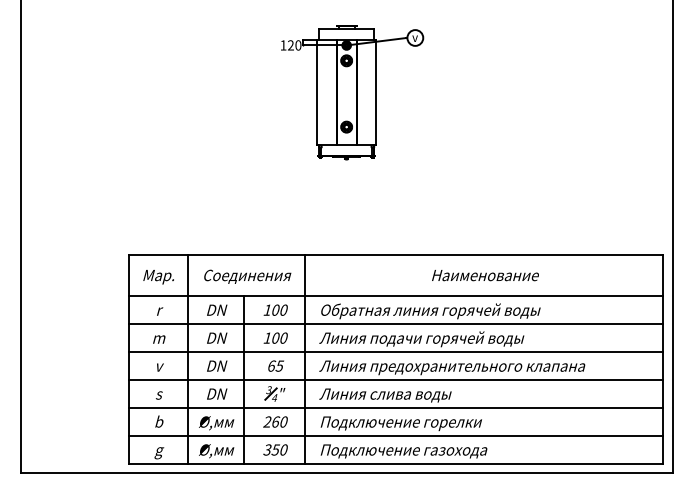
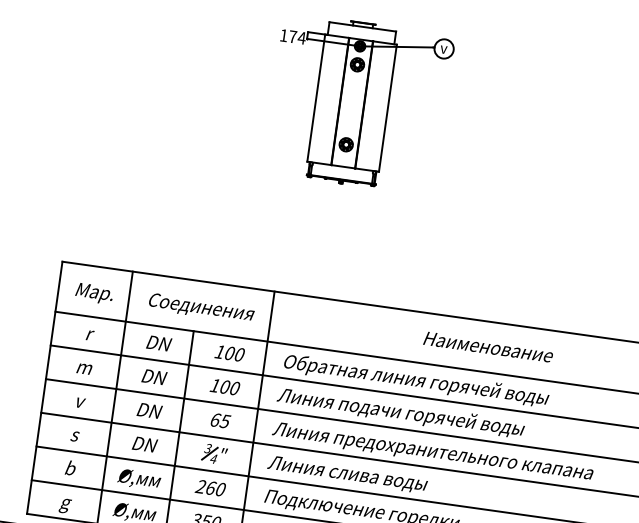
text: (294, 45) -> (297, 37), 120 -> 174

